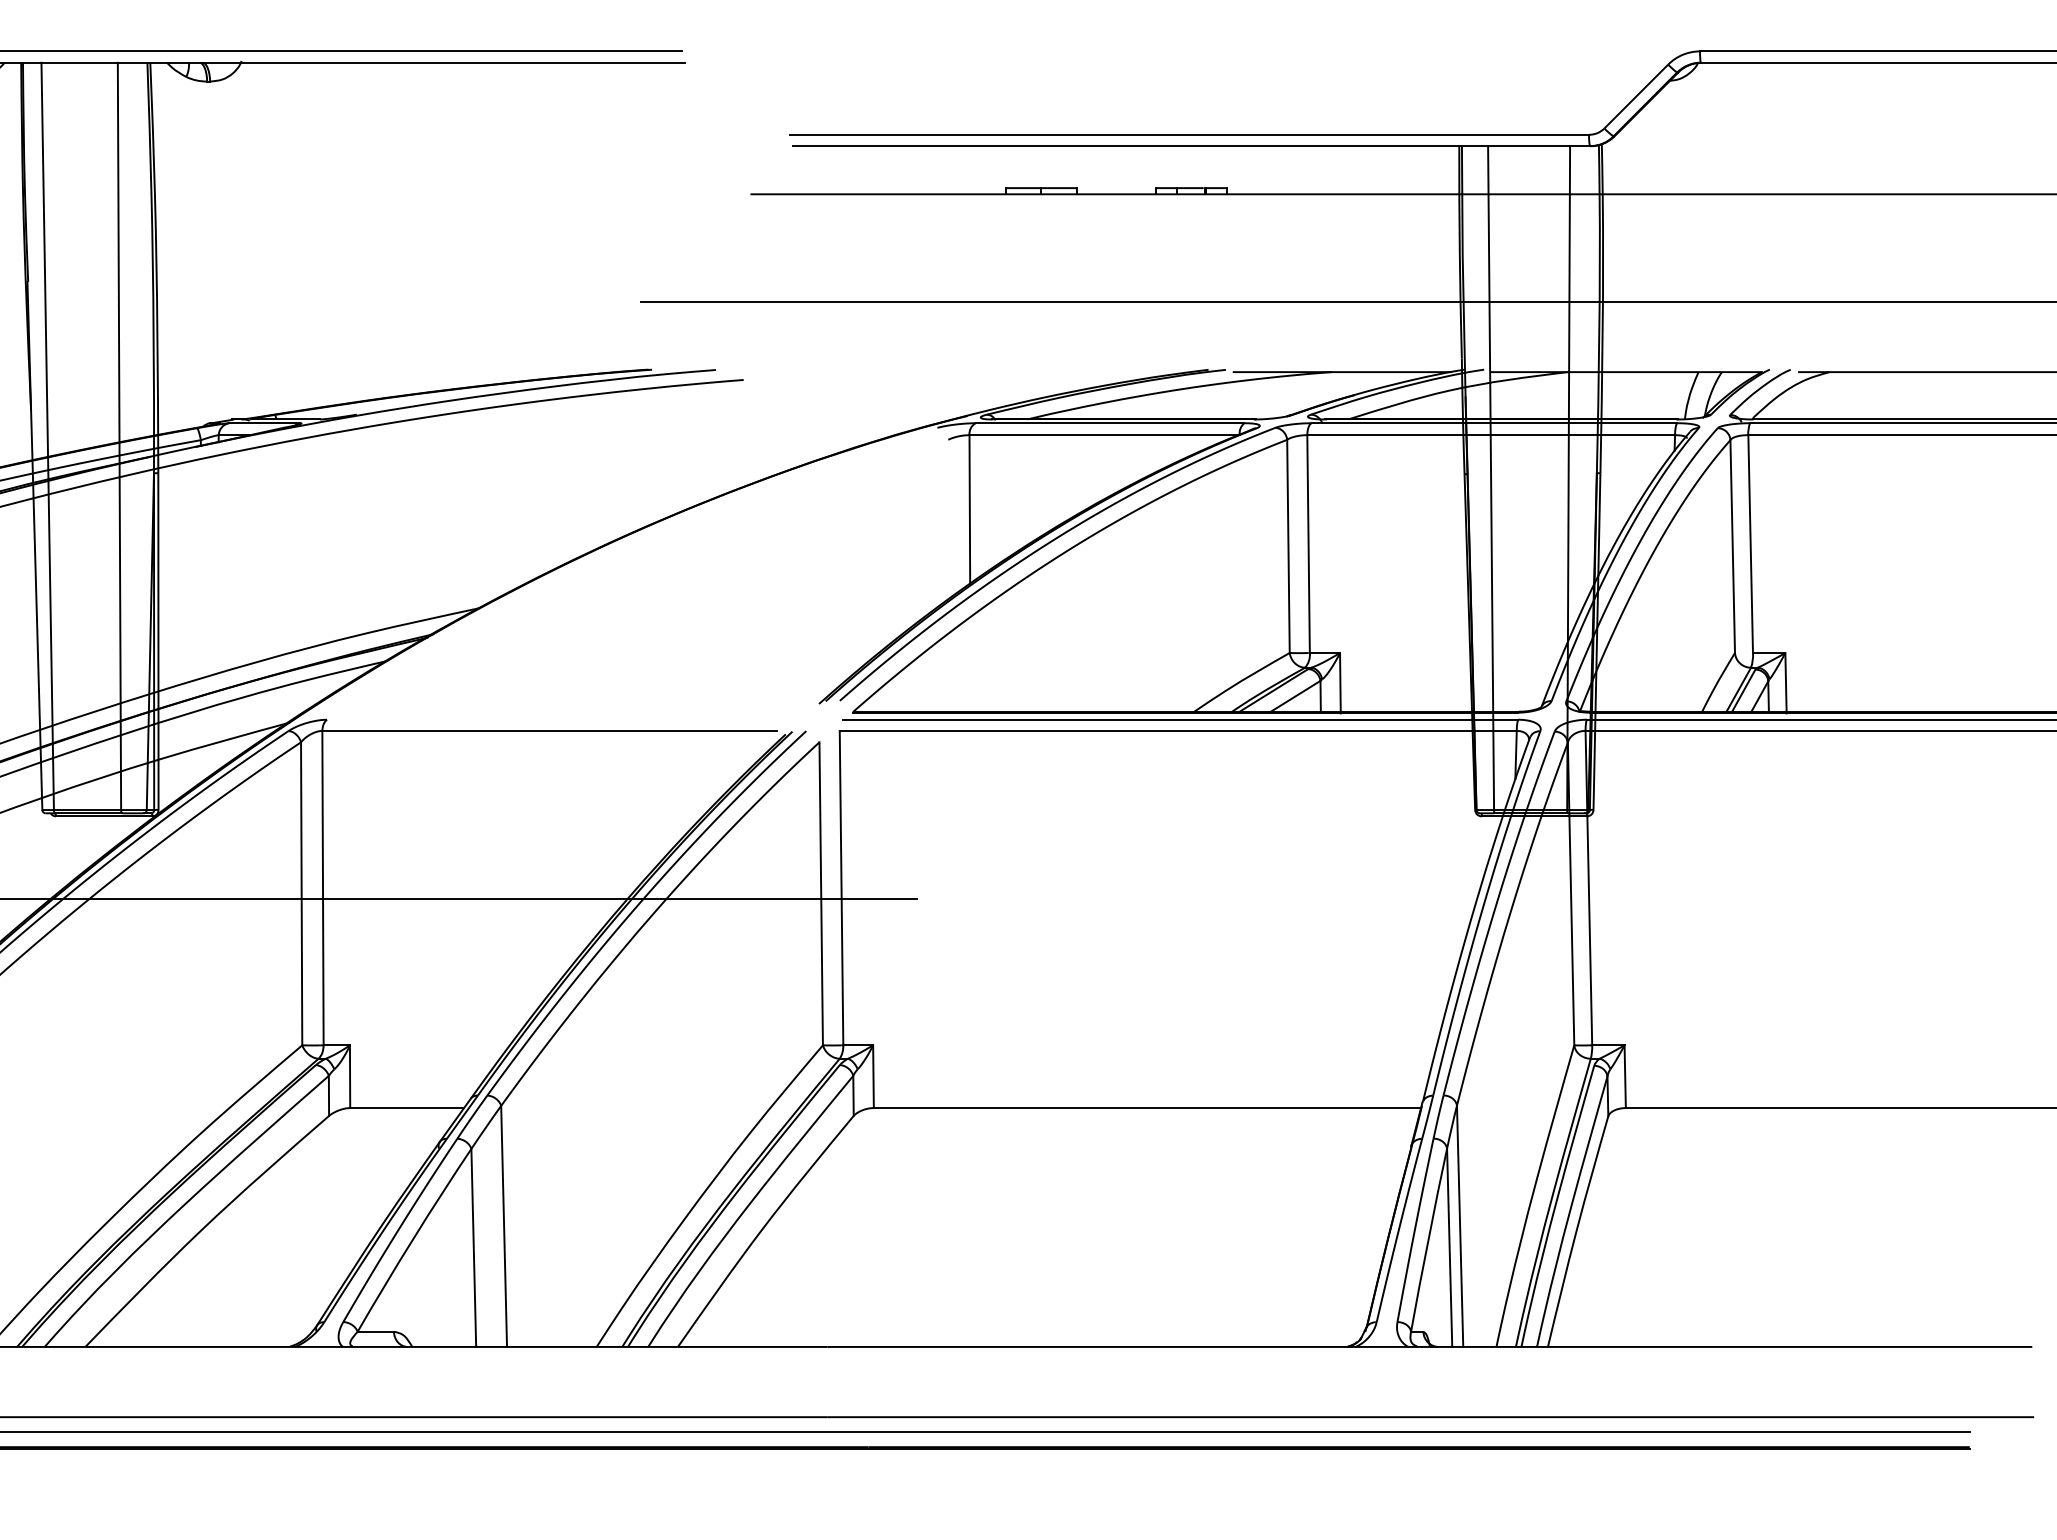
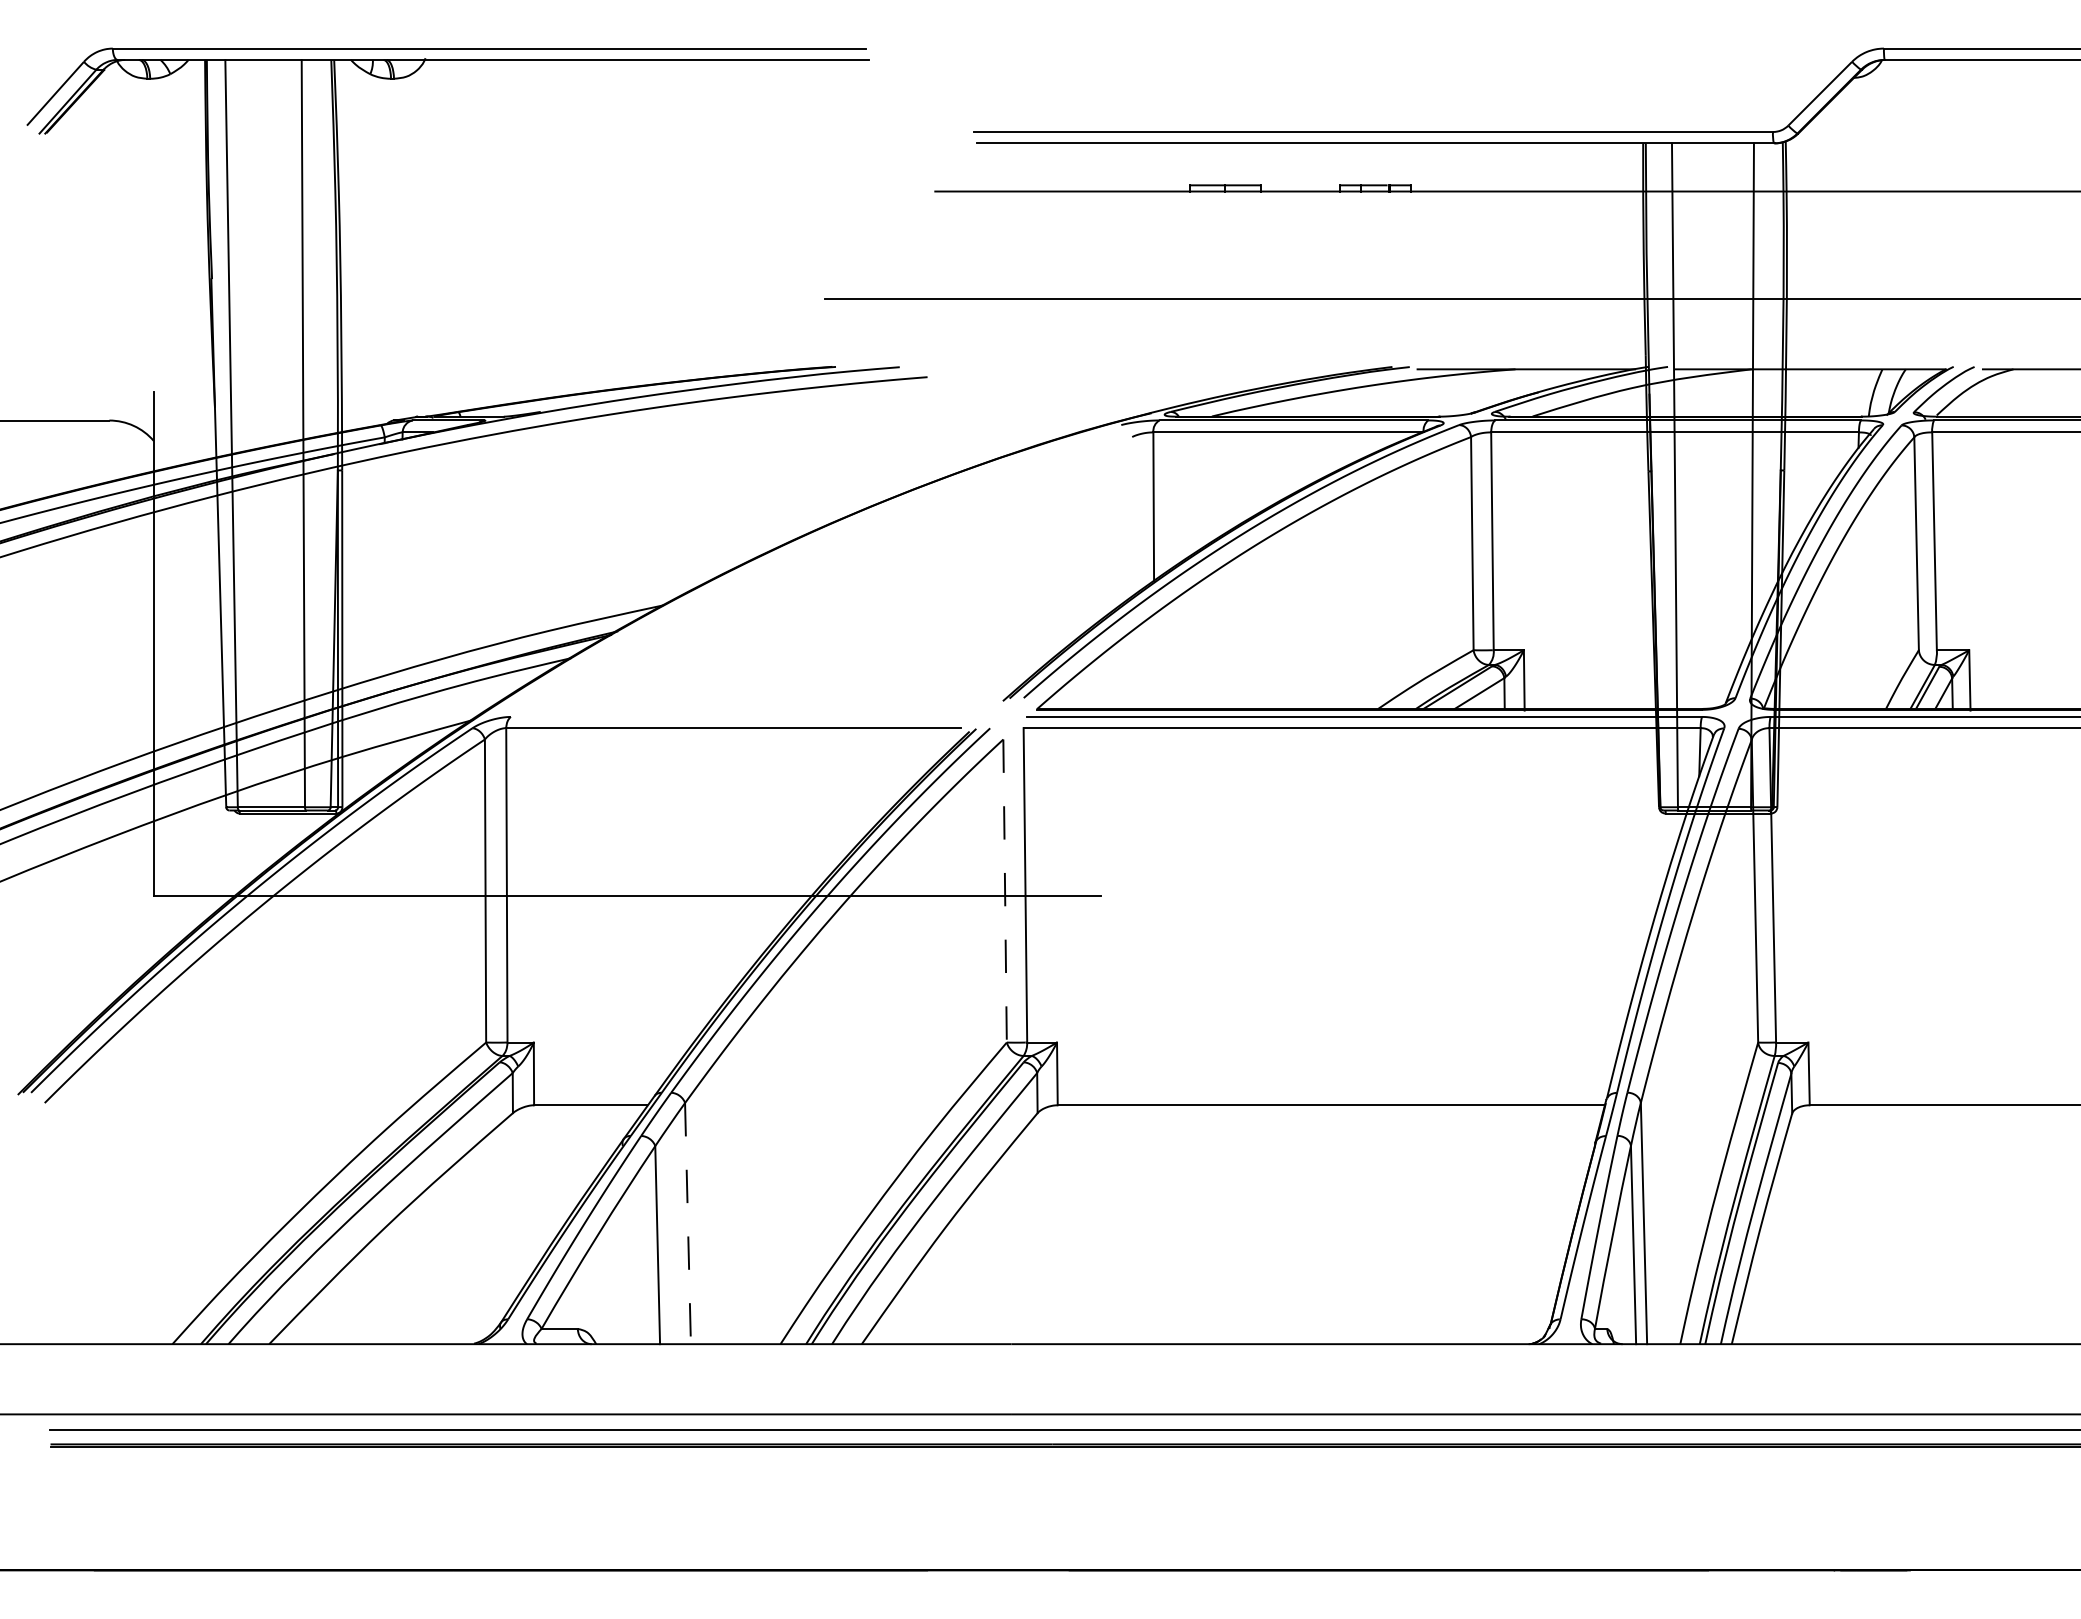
line: (821, 894) -> (1005, 891), solid -> dashed
line: (503, 1226) -> (687, 1223), solid -> dashed

